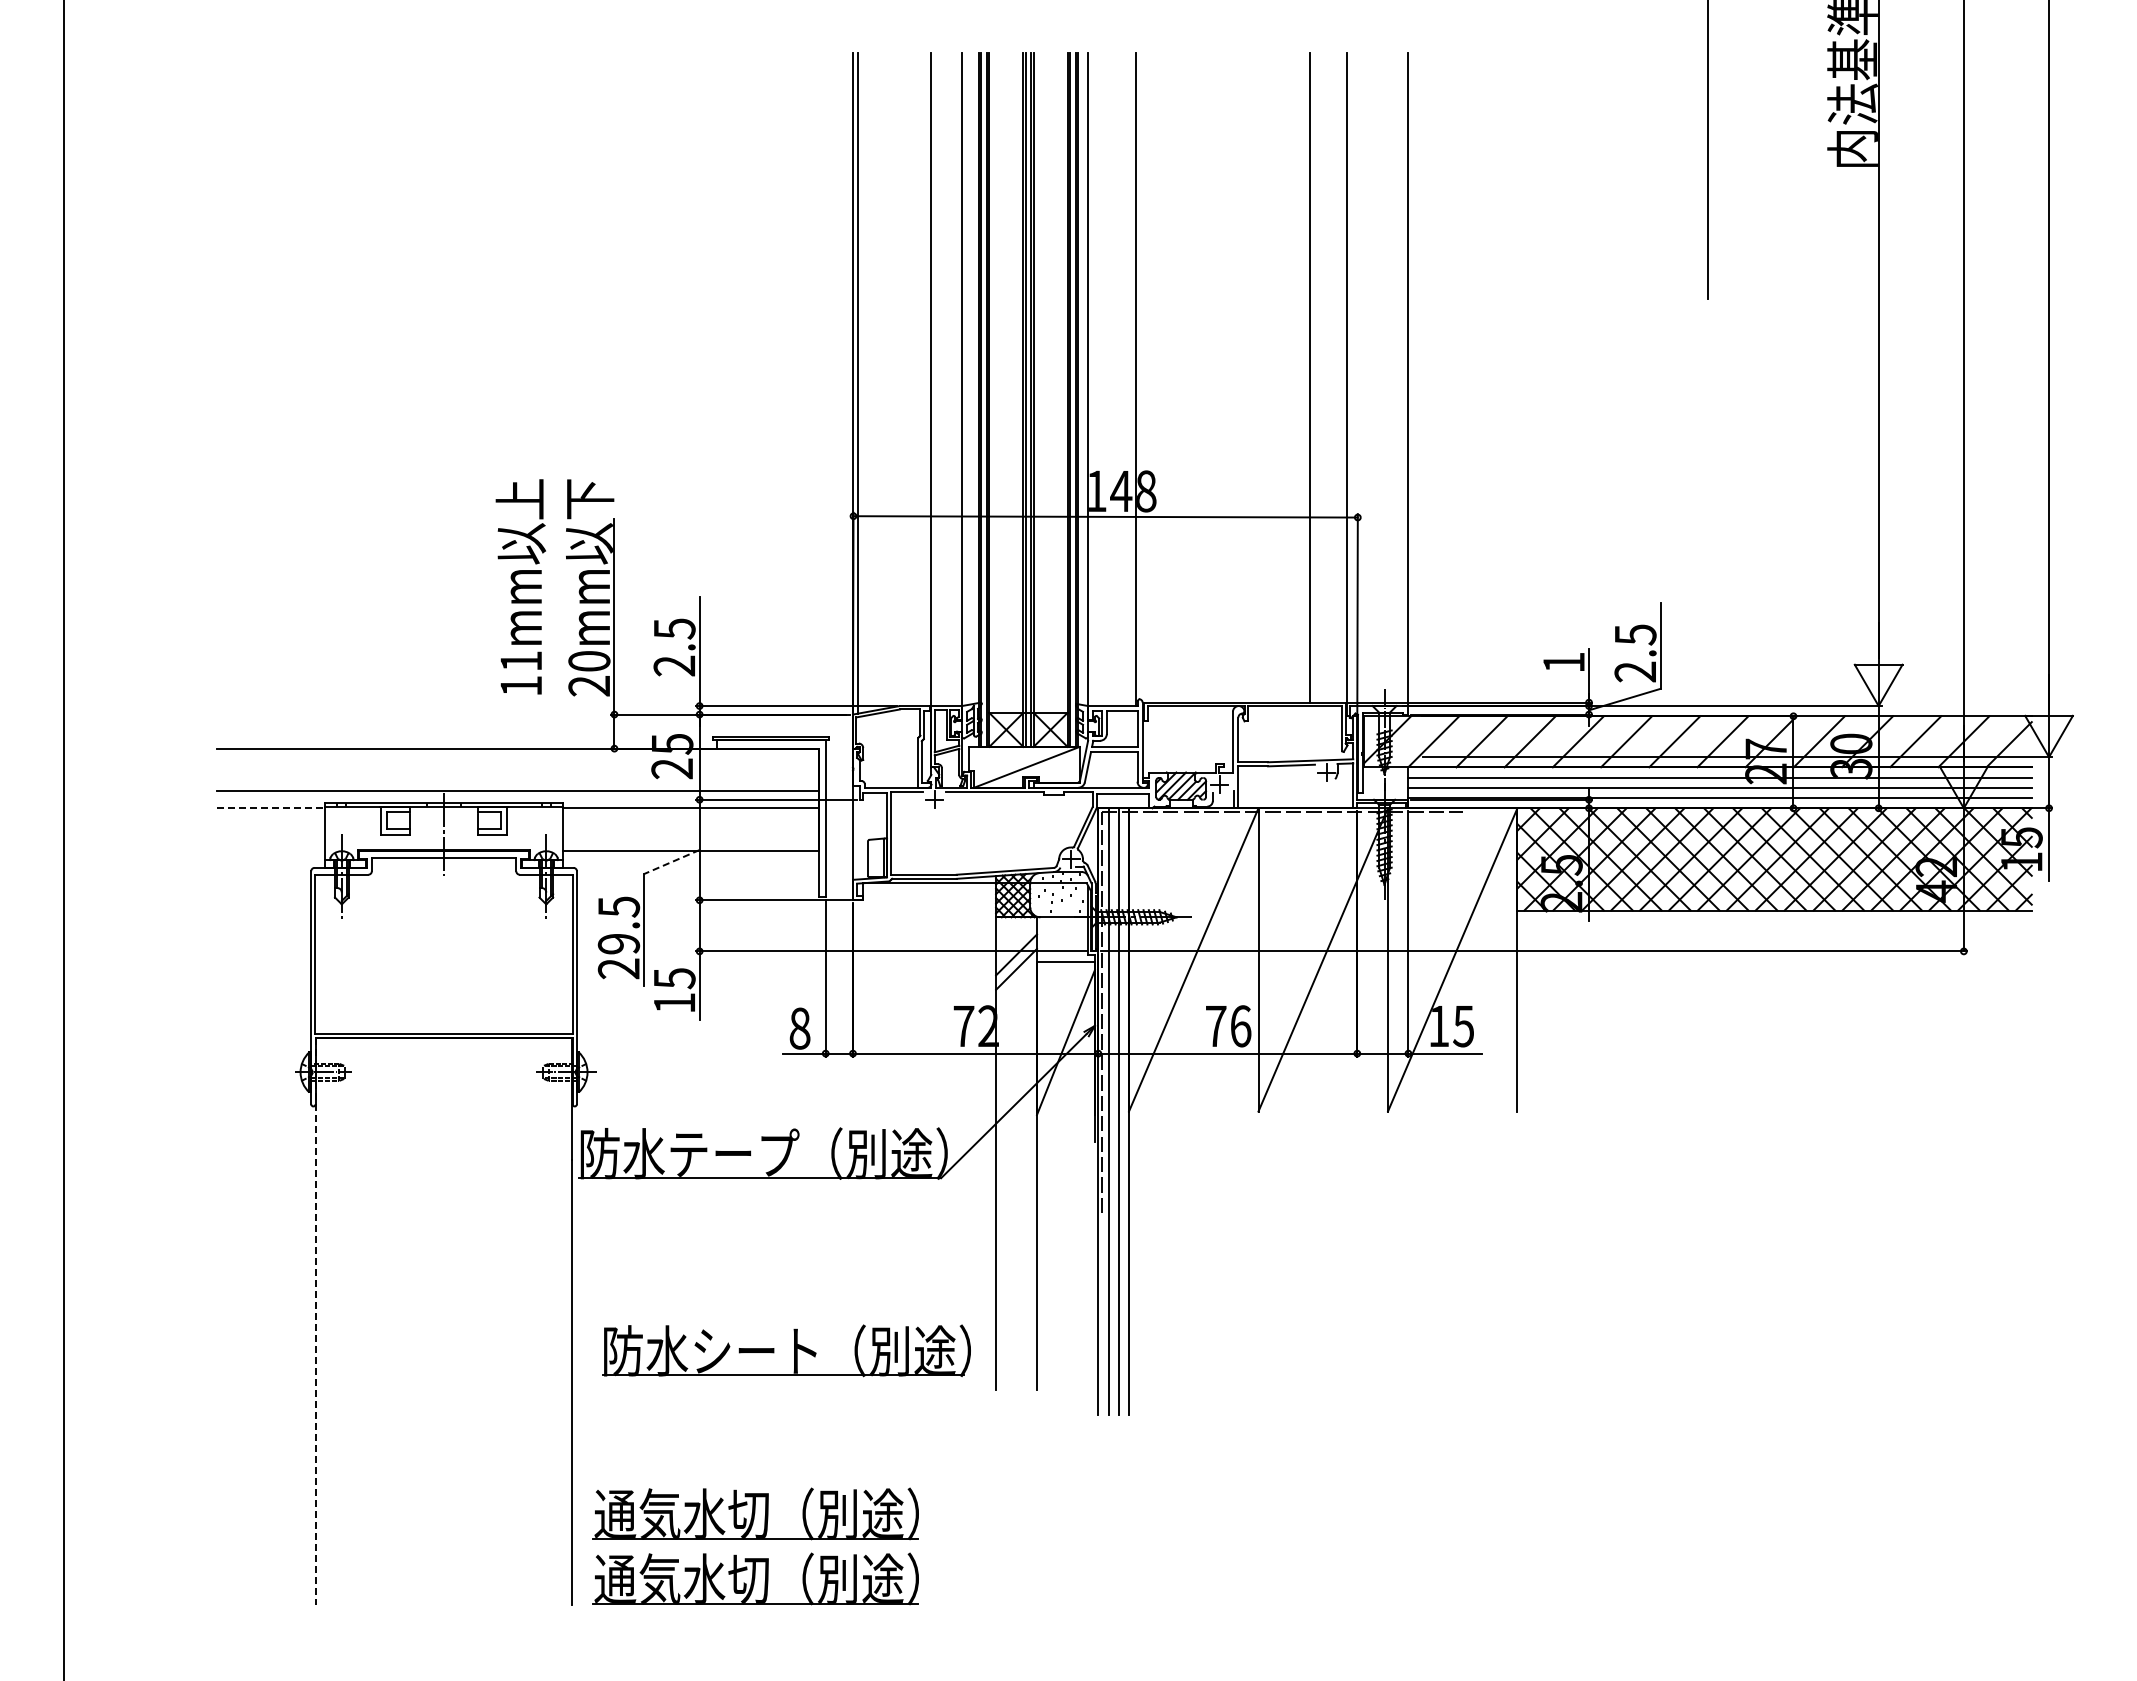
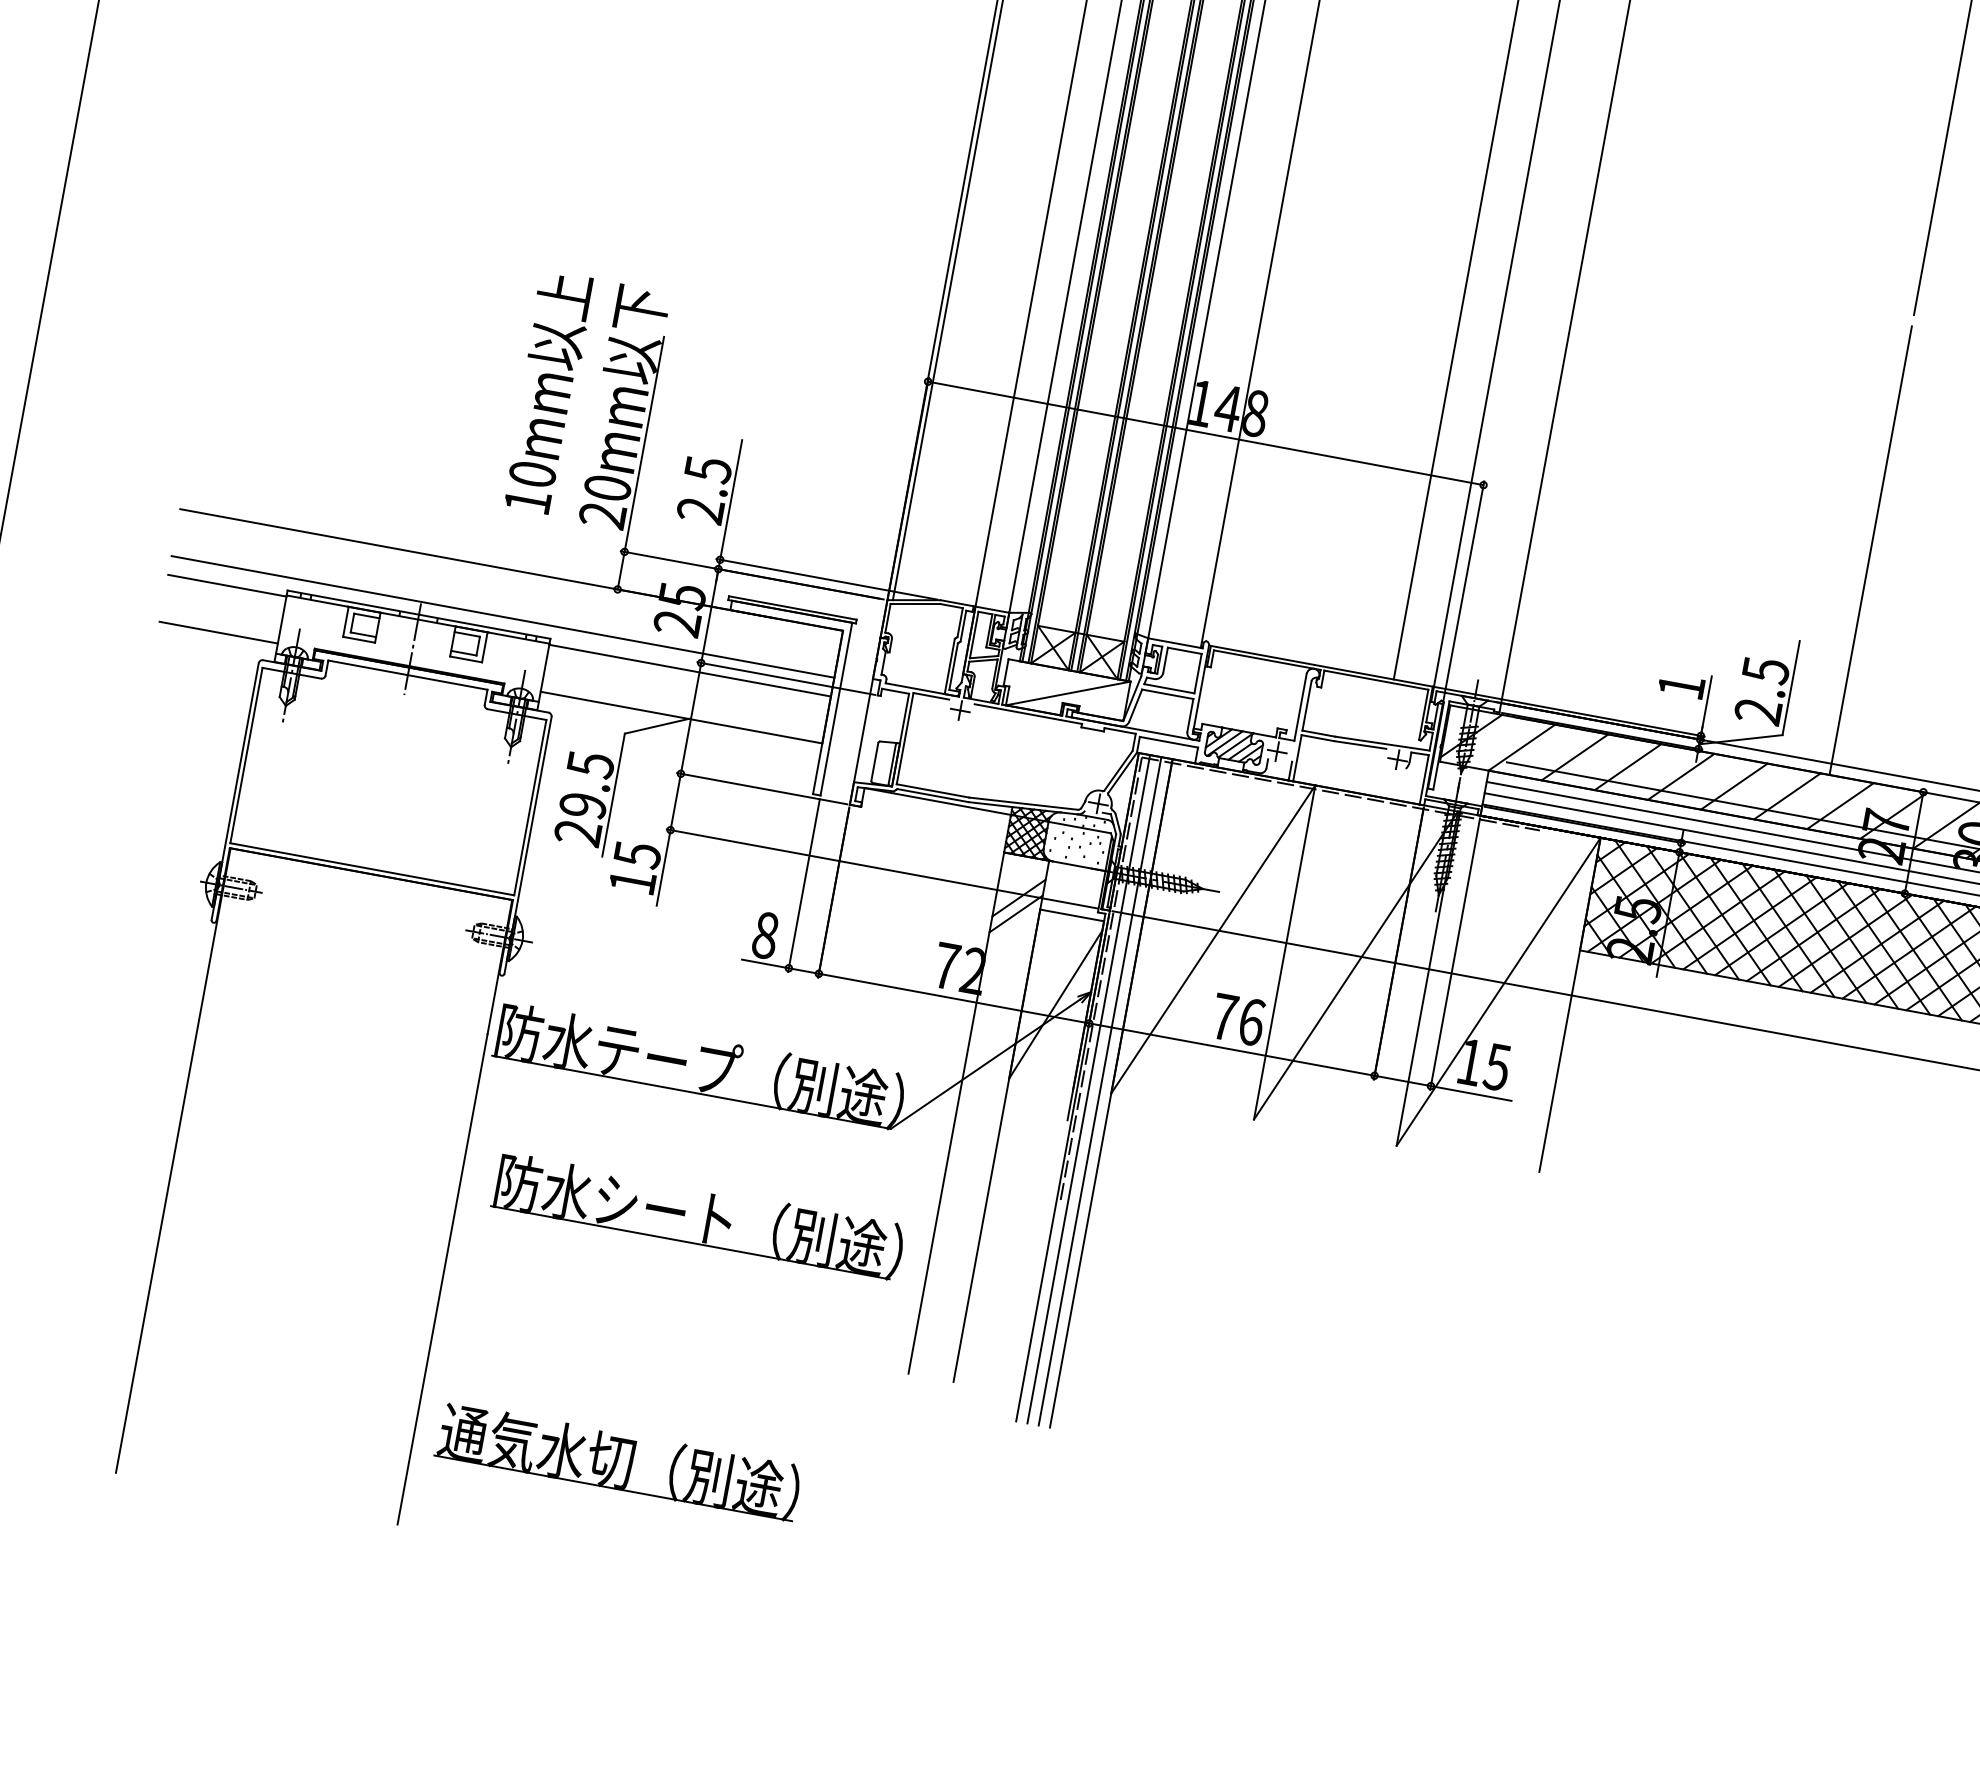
line: (1708, 512) -> (1870, 550), added
text: (521, 661) -> (532, 474), 11mm -> 10mm
line: (271, 808) -> (227, 586), dashed -> solid
line: (270, 850) -> (218, 632), added
line: (671, 862) -> (657, 726), dashed -> solid
line: (316, 1322) -> (173, 1161), dashed -> solid
part: (794, 1350) -> (707, 1217), moved
part: (755, 1578) -> (605, 1532), removed

